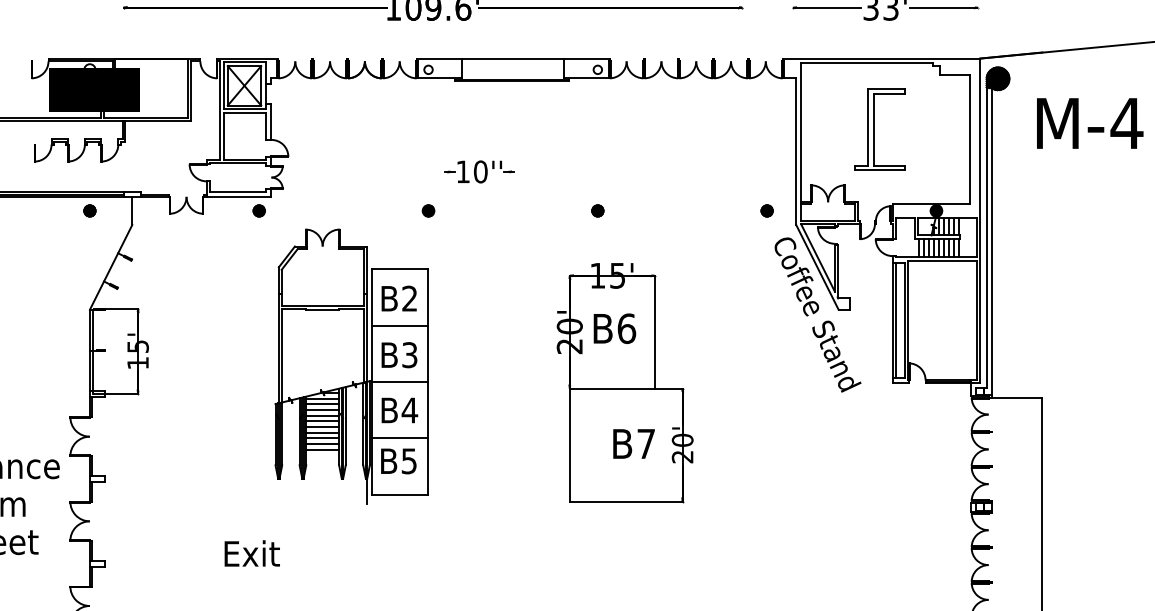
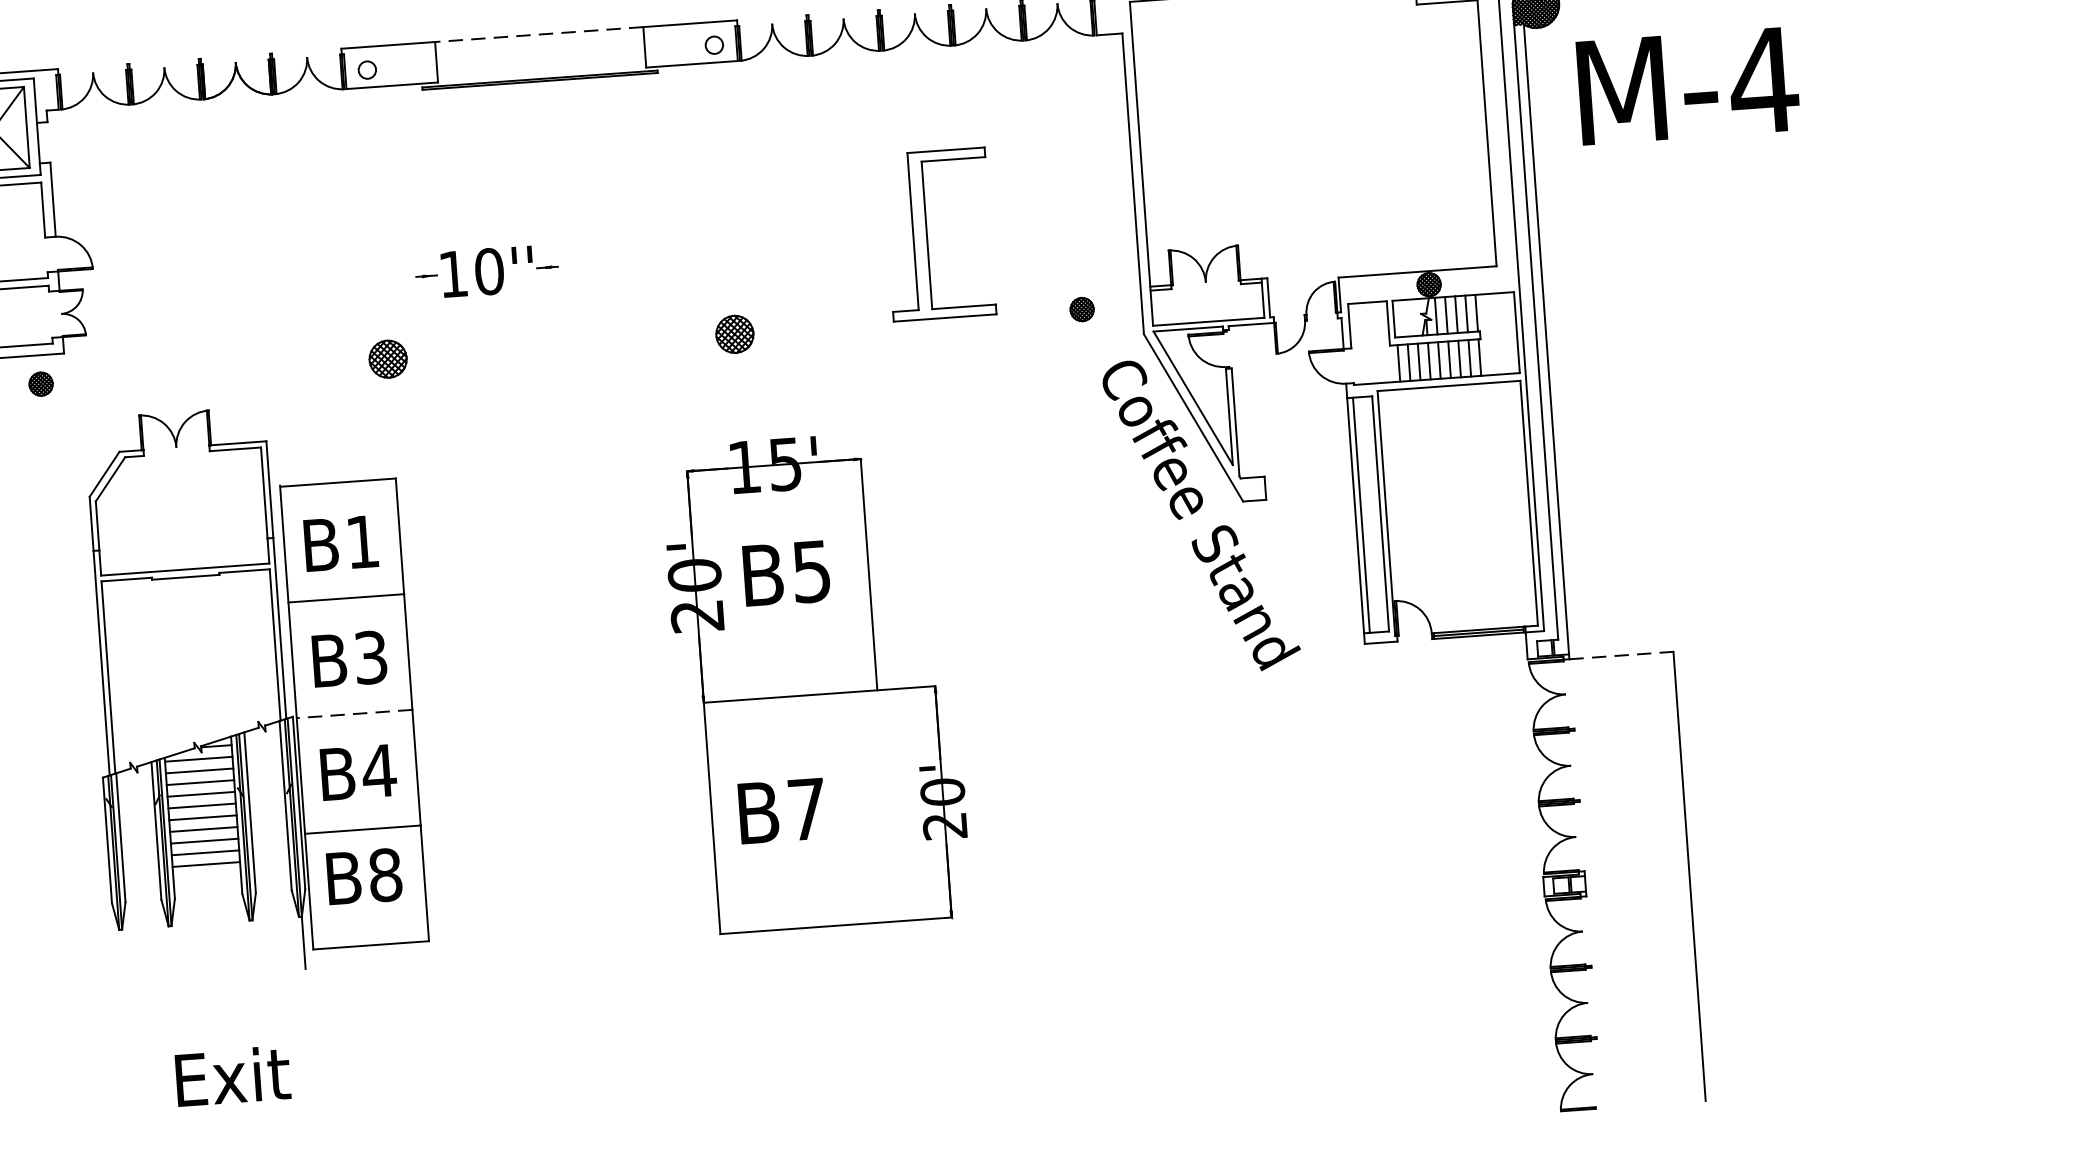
line: (513, 58) -> (539, 34), solid -> dashed
text: (1090, 123) -> (1688, 85), moved
part: (879, 129) -> (937, 234), moved
part: (428, 210) -> (387, 358), size x1.6
part: (597, 210) -> (734, 333), size x1.6
text: (409, 298) -> (361, 541), B2 -> B1
text: (626, 328) -> (811, 571), B6 -> B5
line: (399, 381) -> (353, 713), solid -> dashed
line: (1017, 397) -> (1622, 655), solid -> dashed
text: (633, 443) -> (780, 810), moved
text: (409, 461) -> (385, 875), B5 -> B8
text: (251, 553) -> (231, 1076), moved

